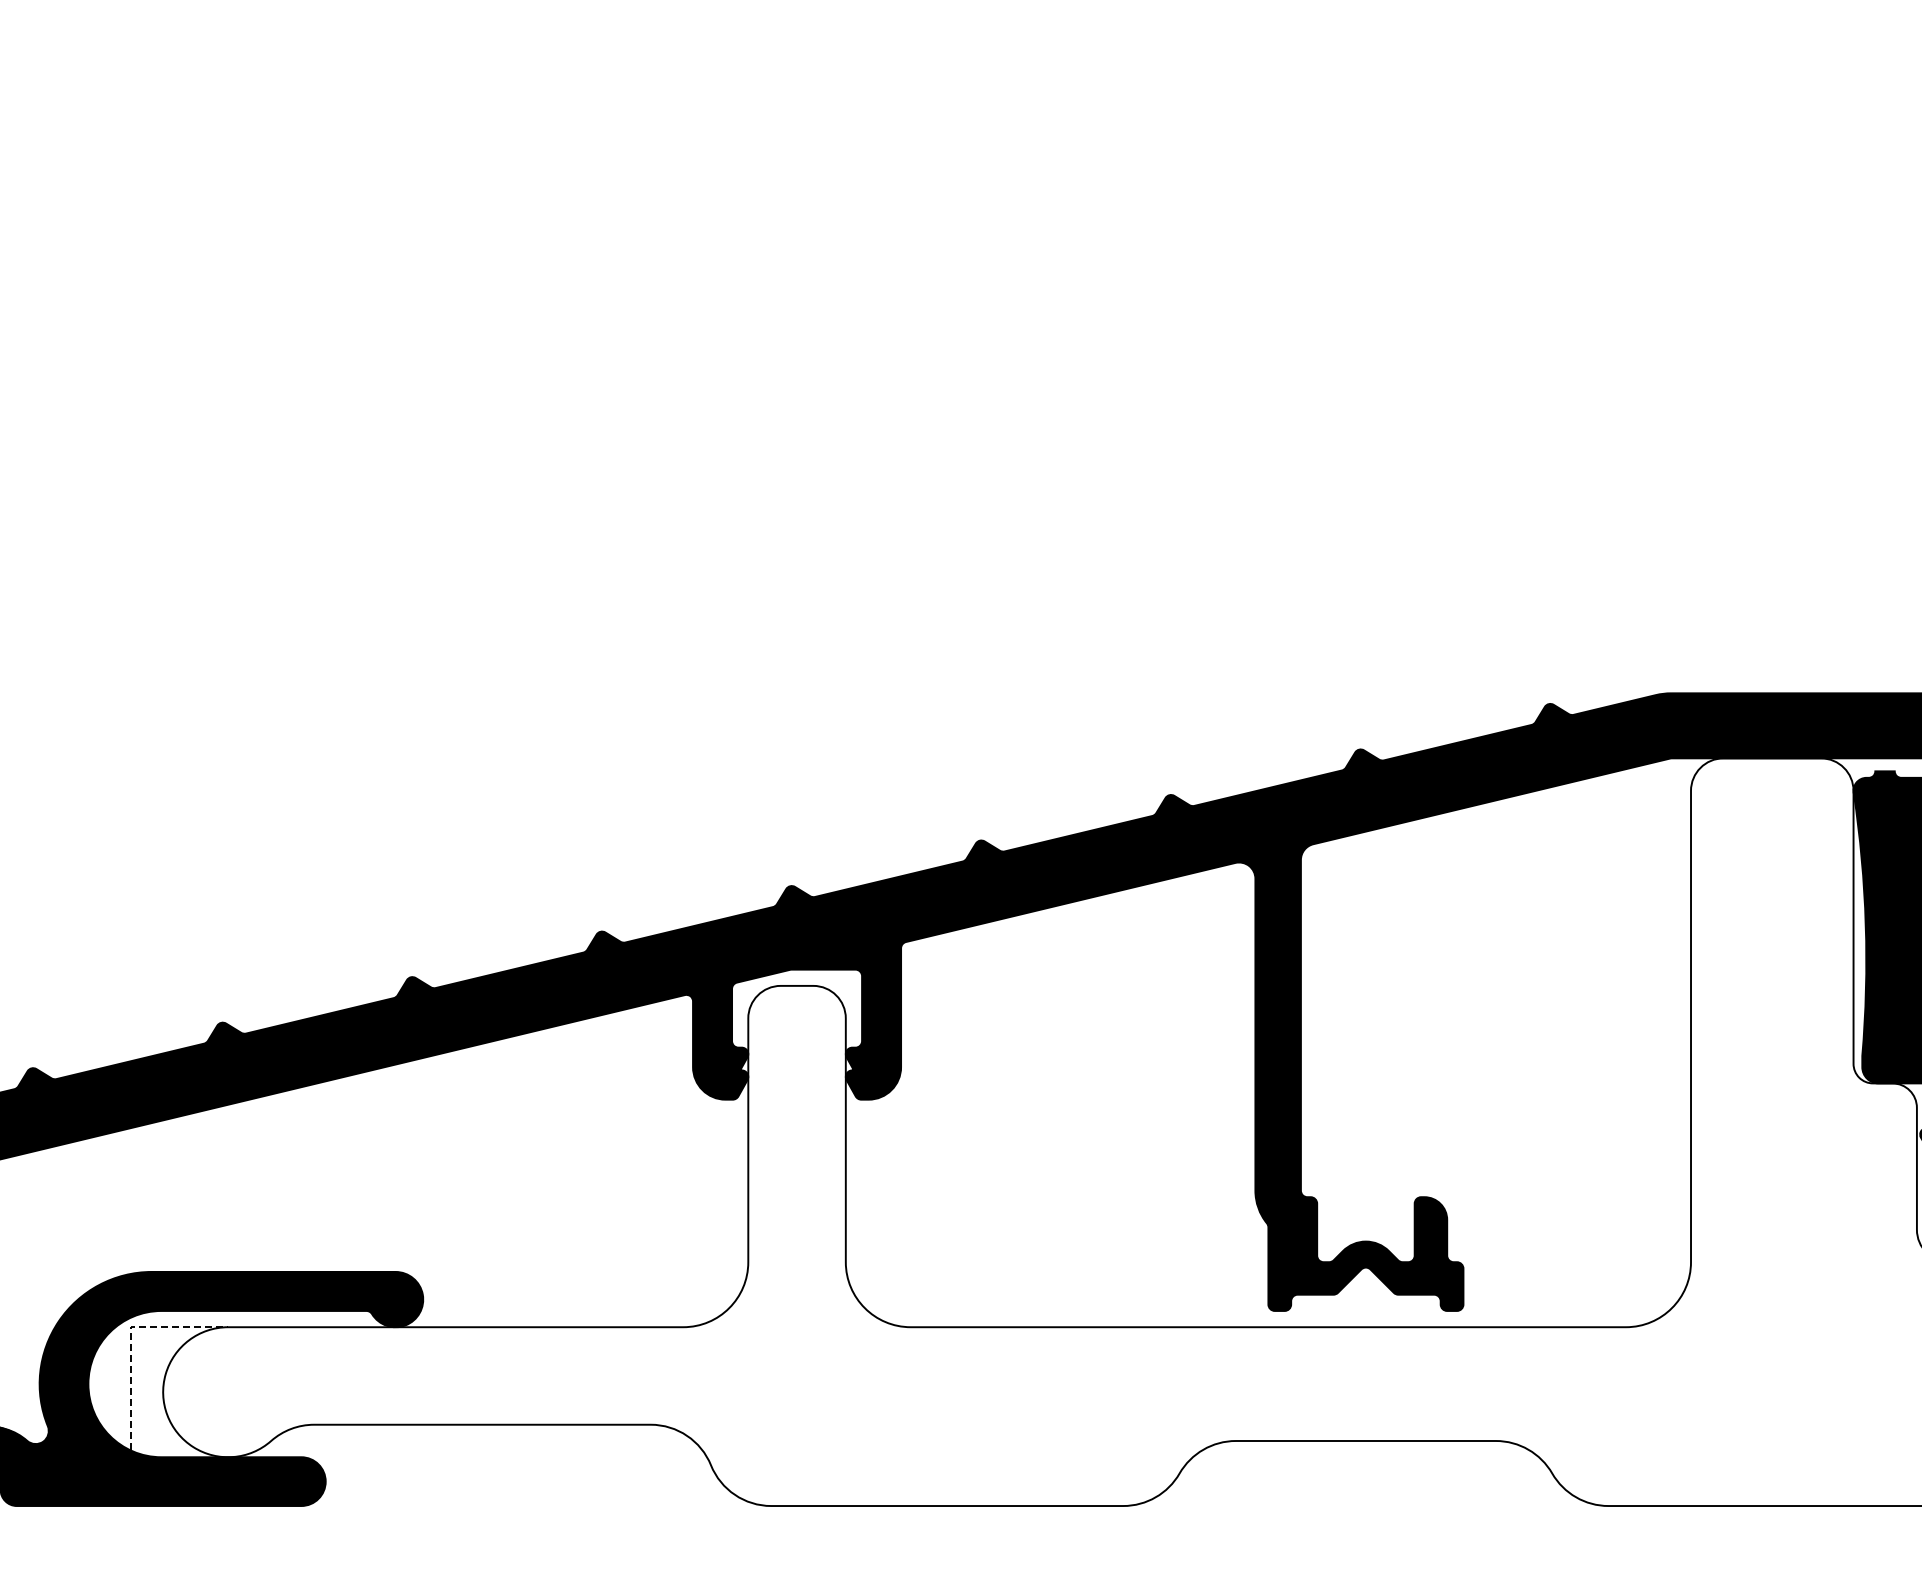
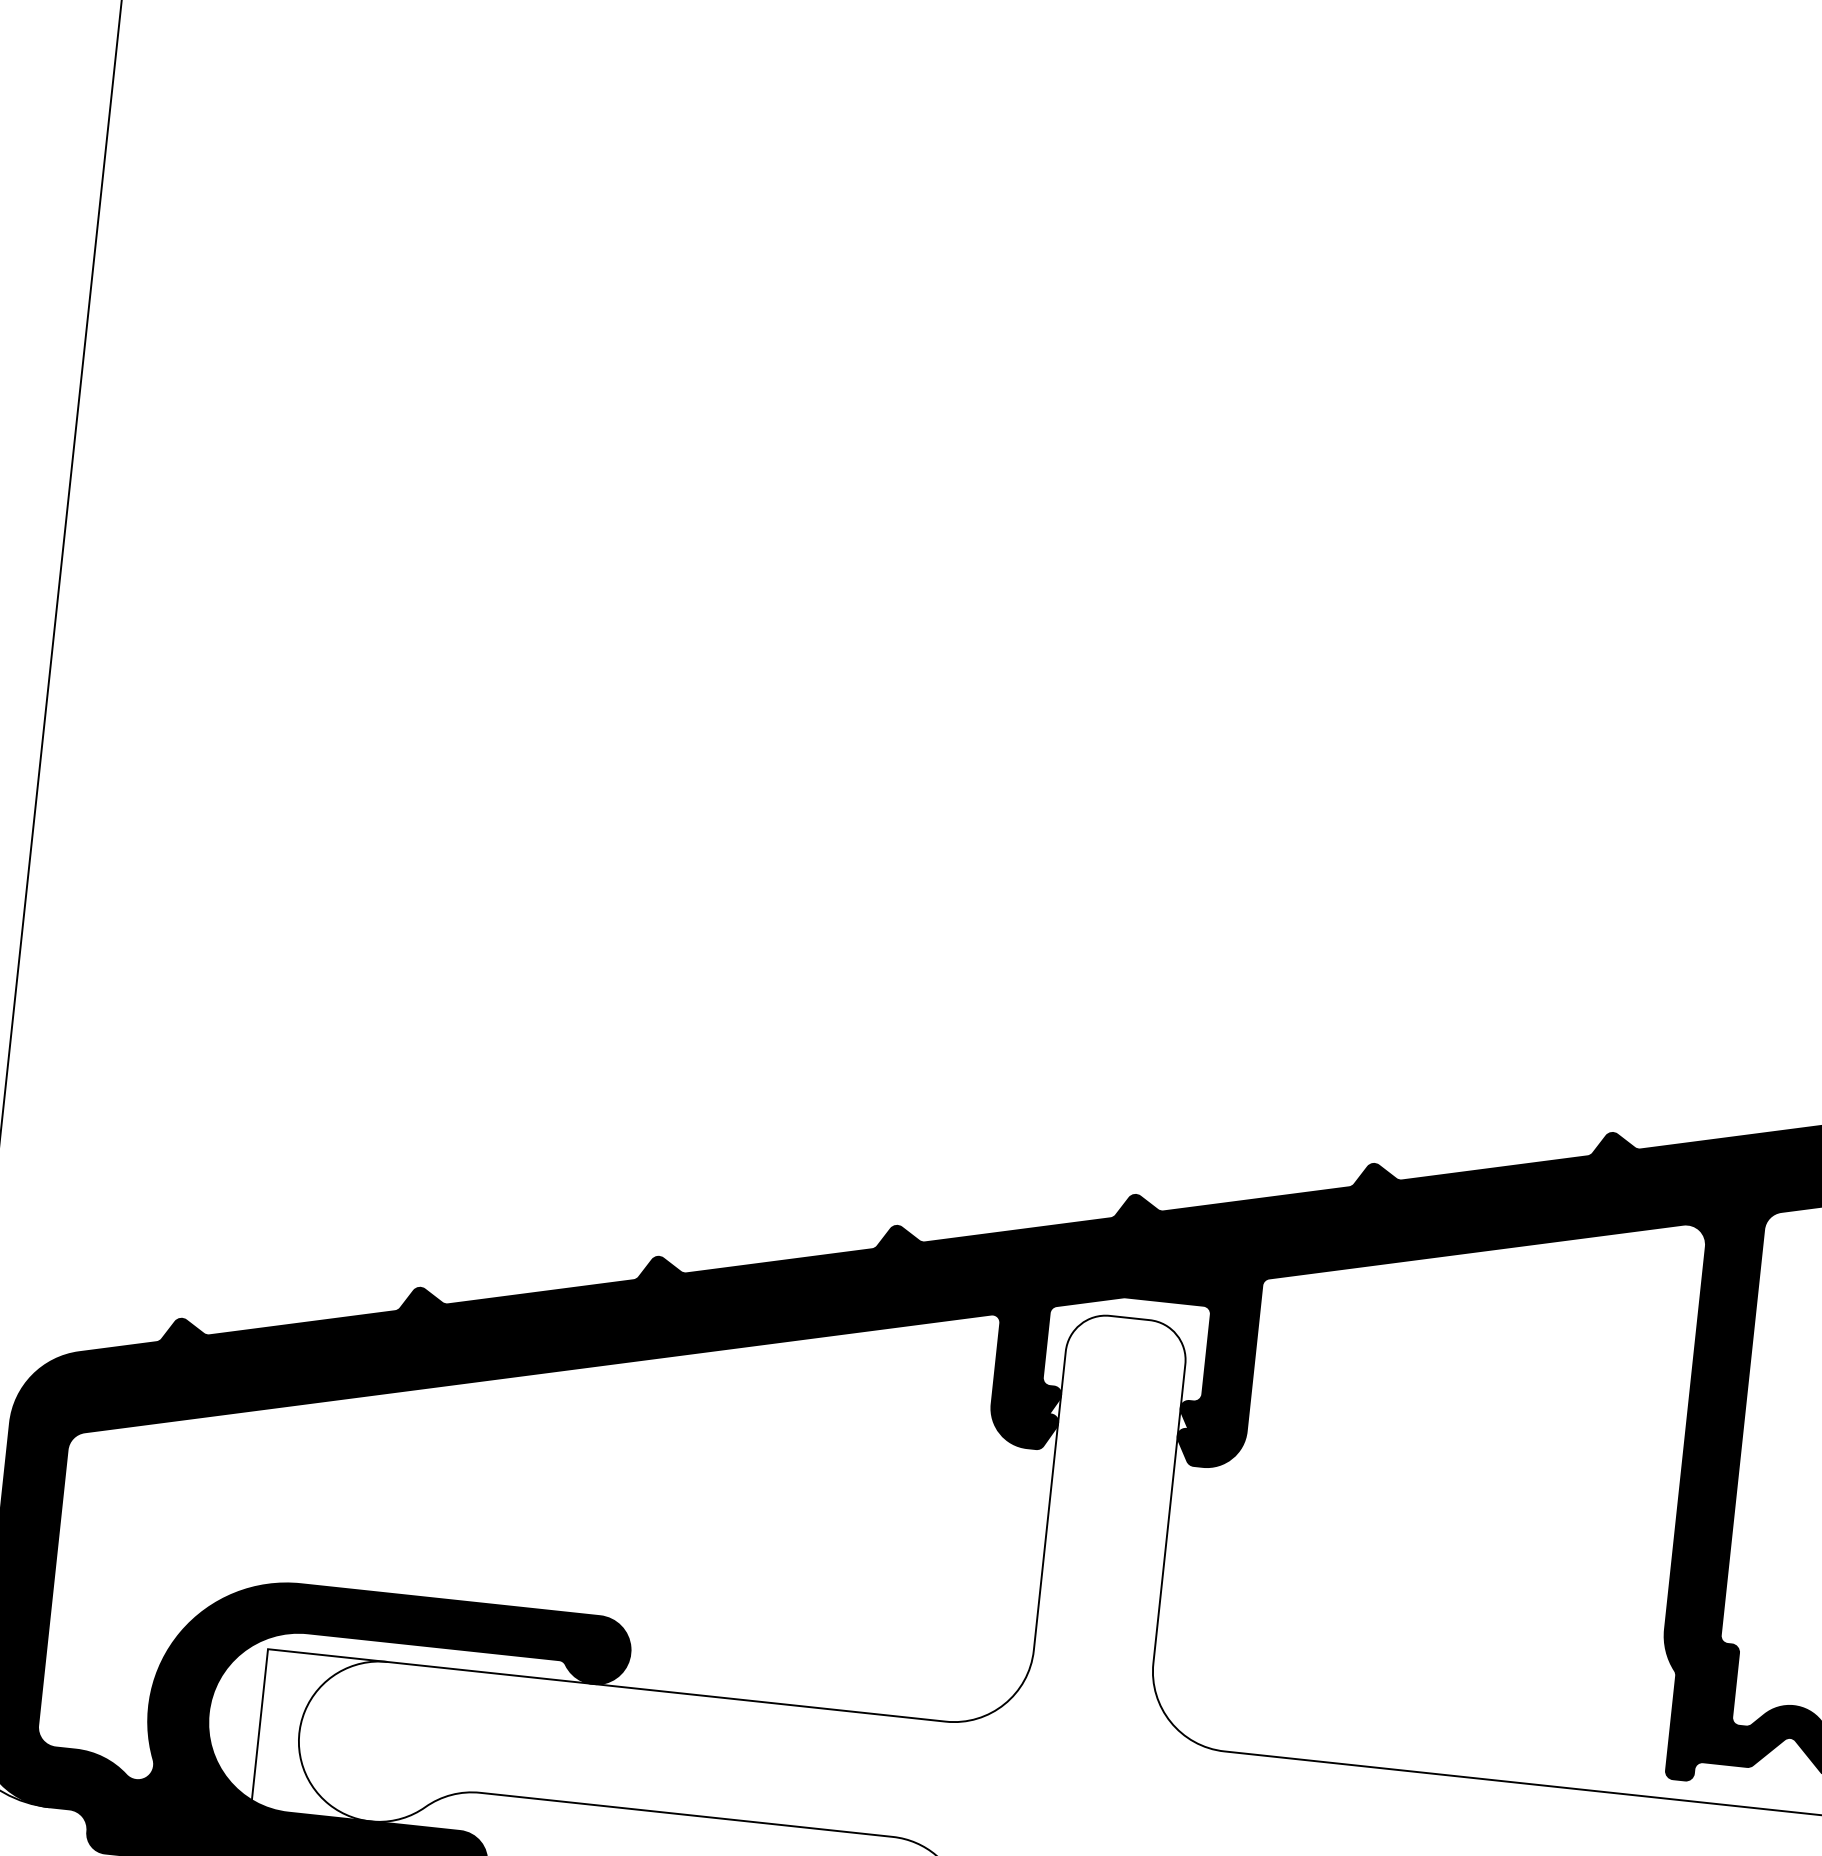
line: (130, 1339) -> (266, 1664), dashed -> solid

